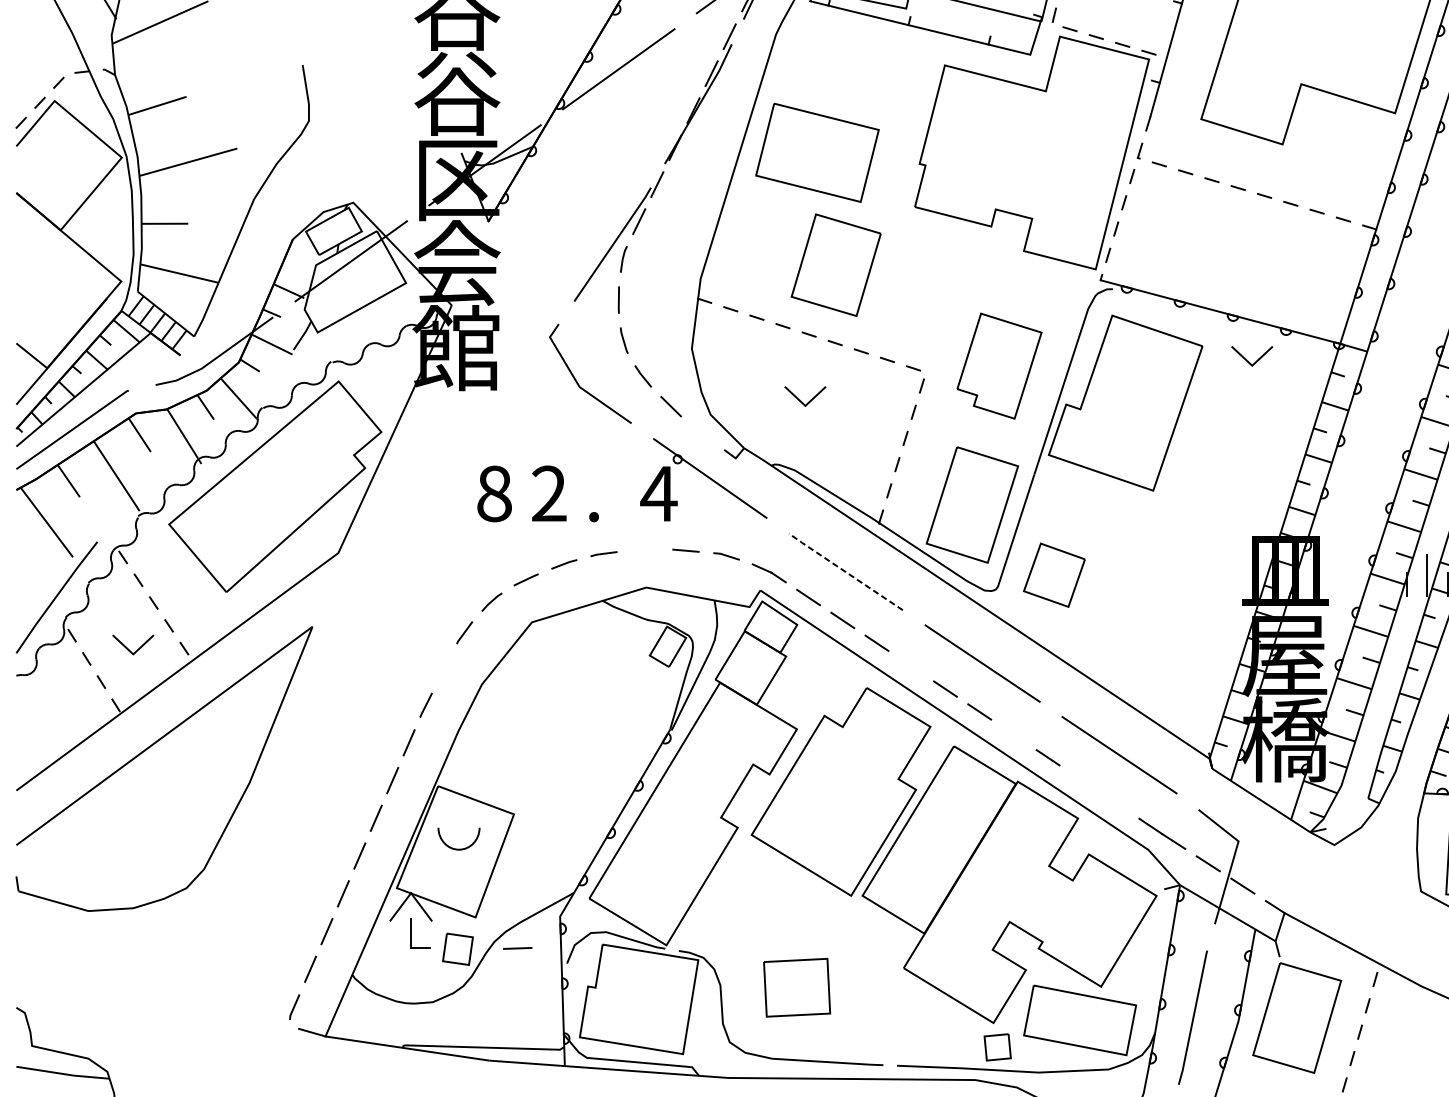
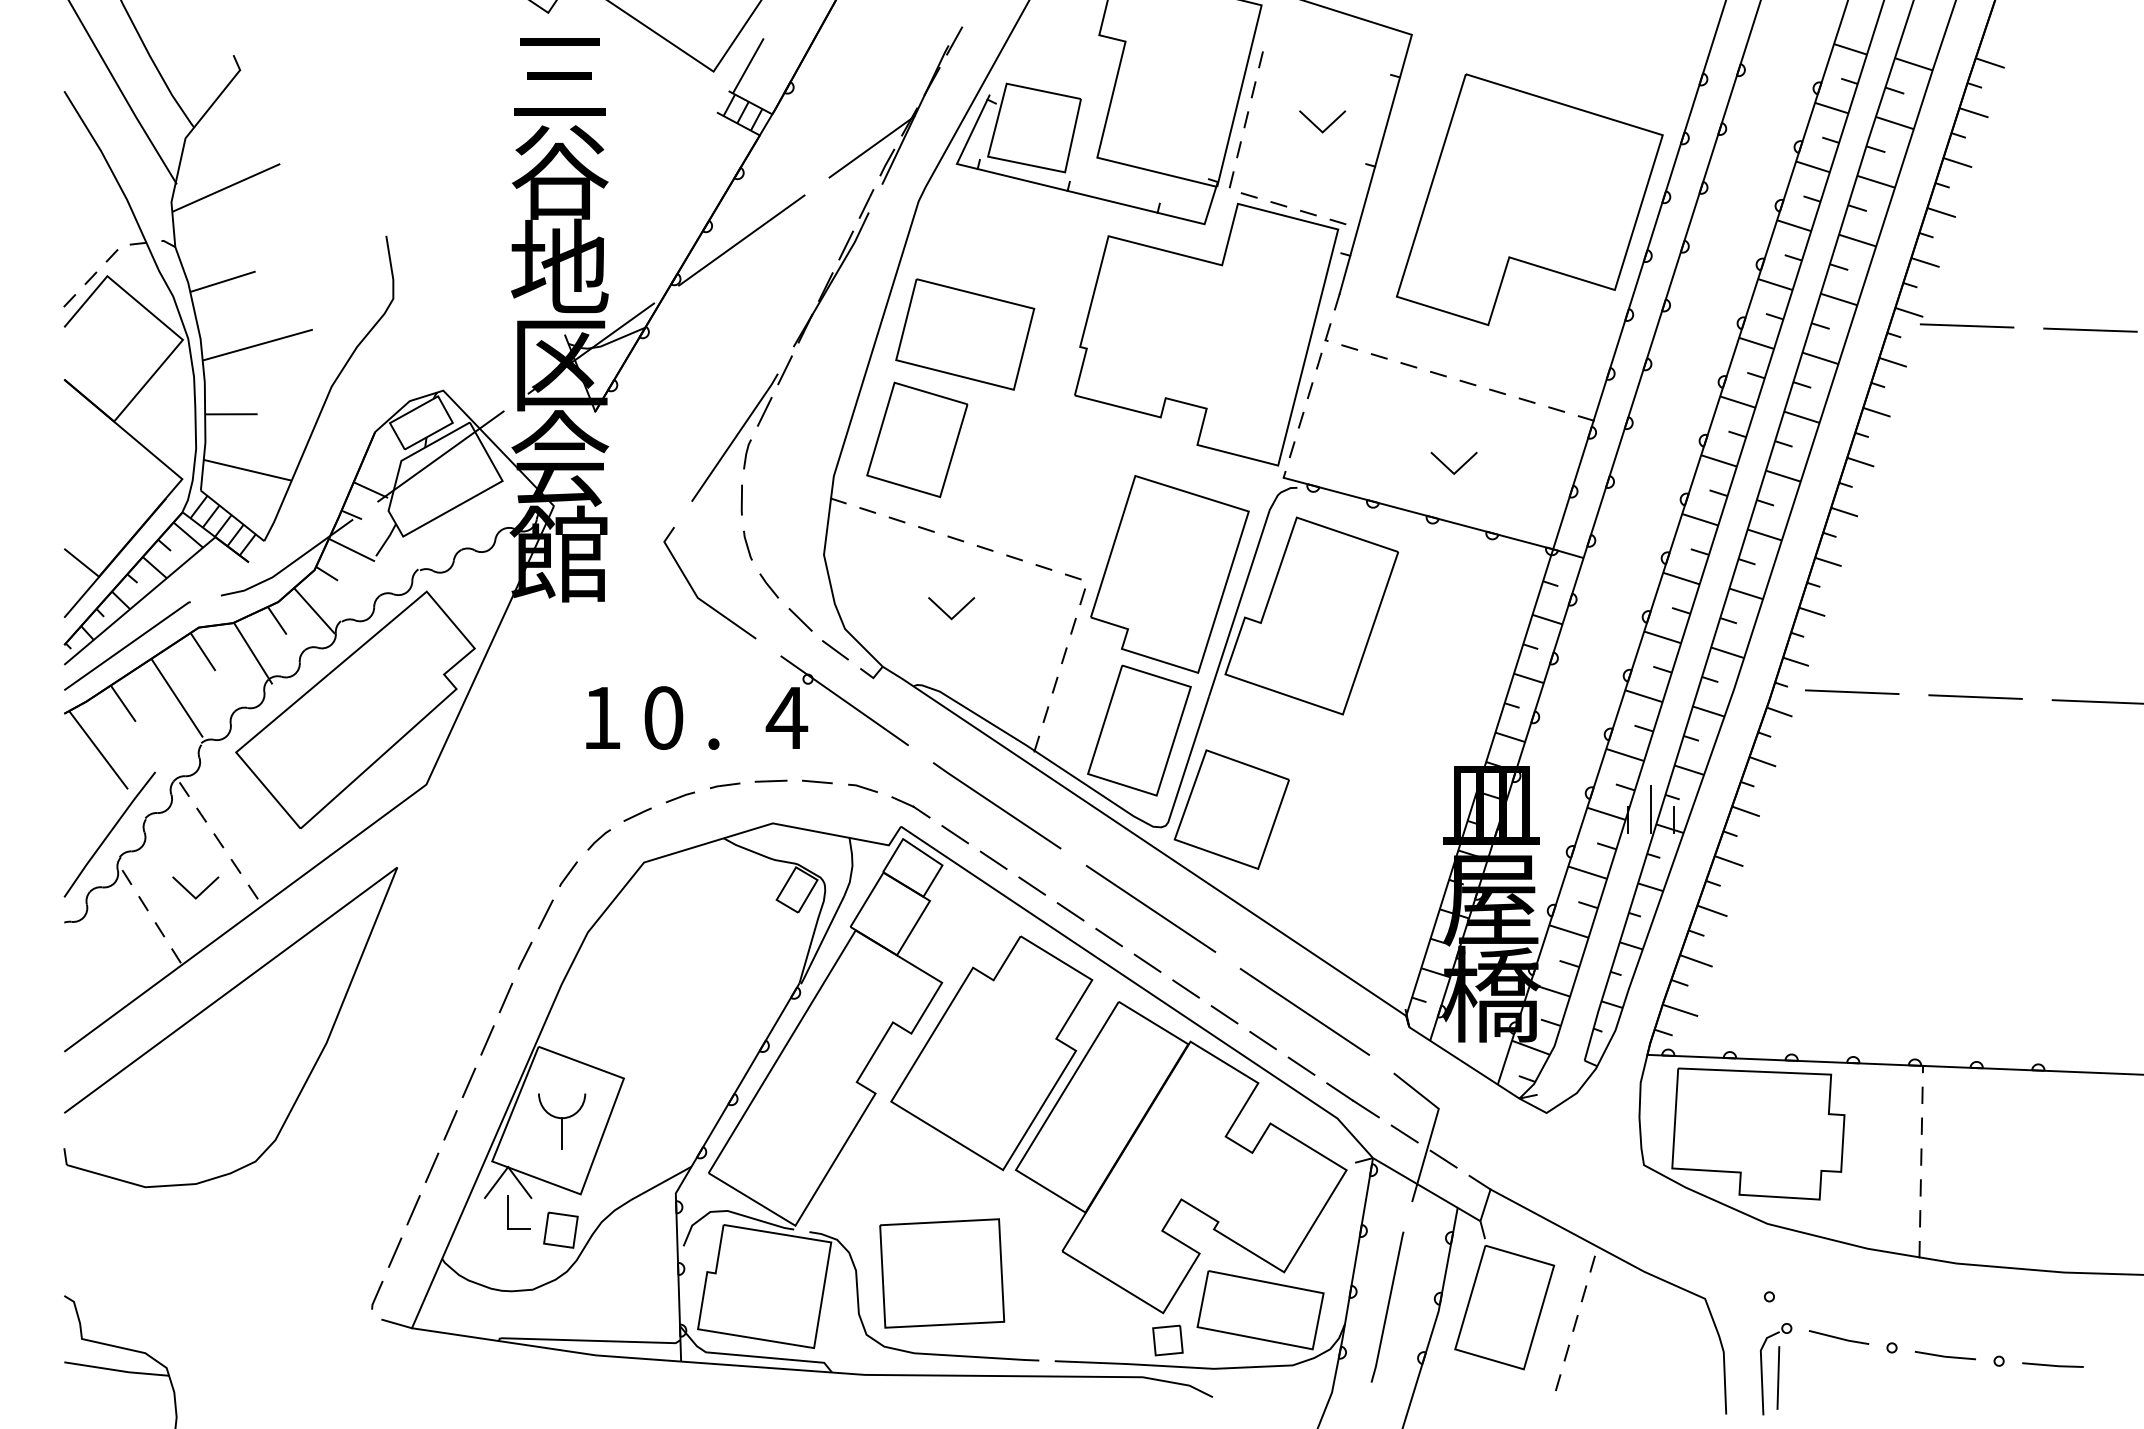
text: (456, 92) -> (559, 266), 谷 -> 地
part: (836, 264) -> (917, 439), moved
line: (1247, 360) -> (1448, 467), moved
part: (999, 366) -> (1169, 574), size x1.67
line: (702, 433) -> (835, 650), added
text: (494, 493) -> (601, 717), 8 -> 1
text: (549, 493) -> (663, 717), 2 -> 0
line: (844, 571) -> (995, 805), dashed -> solid
part: (1054, 575) -> (1231, 809), size x1.67
line: (911, 665) -> (1070, 911), added
line: (444, 668) -> (545, 914), added
line: (1013, 734) -> (1185, 988), added
line: (1081, 780) -> (1262, 1040), added
line: (1116, 802) -> (1301, 1065), added
line: (459, 863) -> (562, 1133), added
line: (517, 947) -> (770, 780), moved
part: (797, 987) -> (942, 1273), size x1.67

